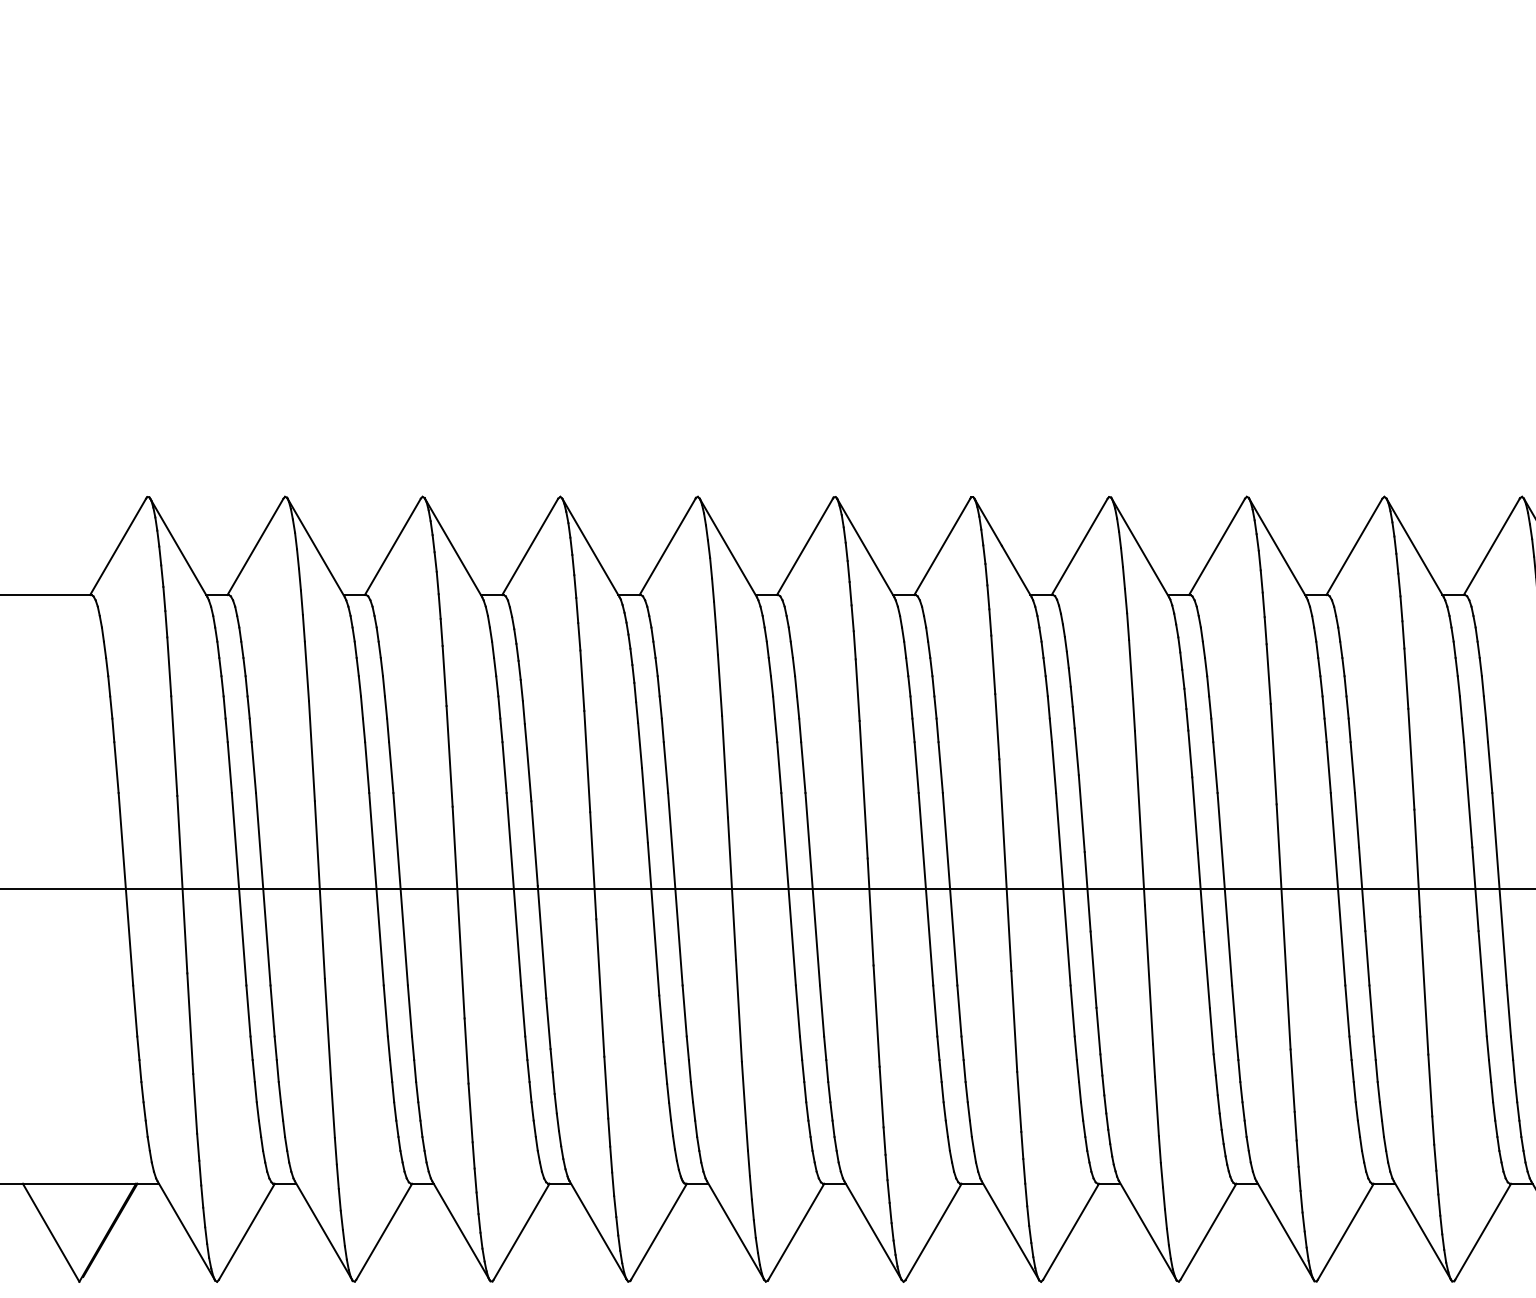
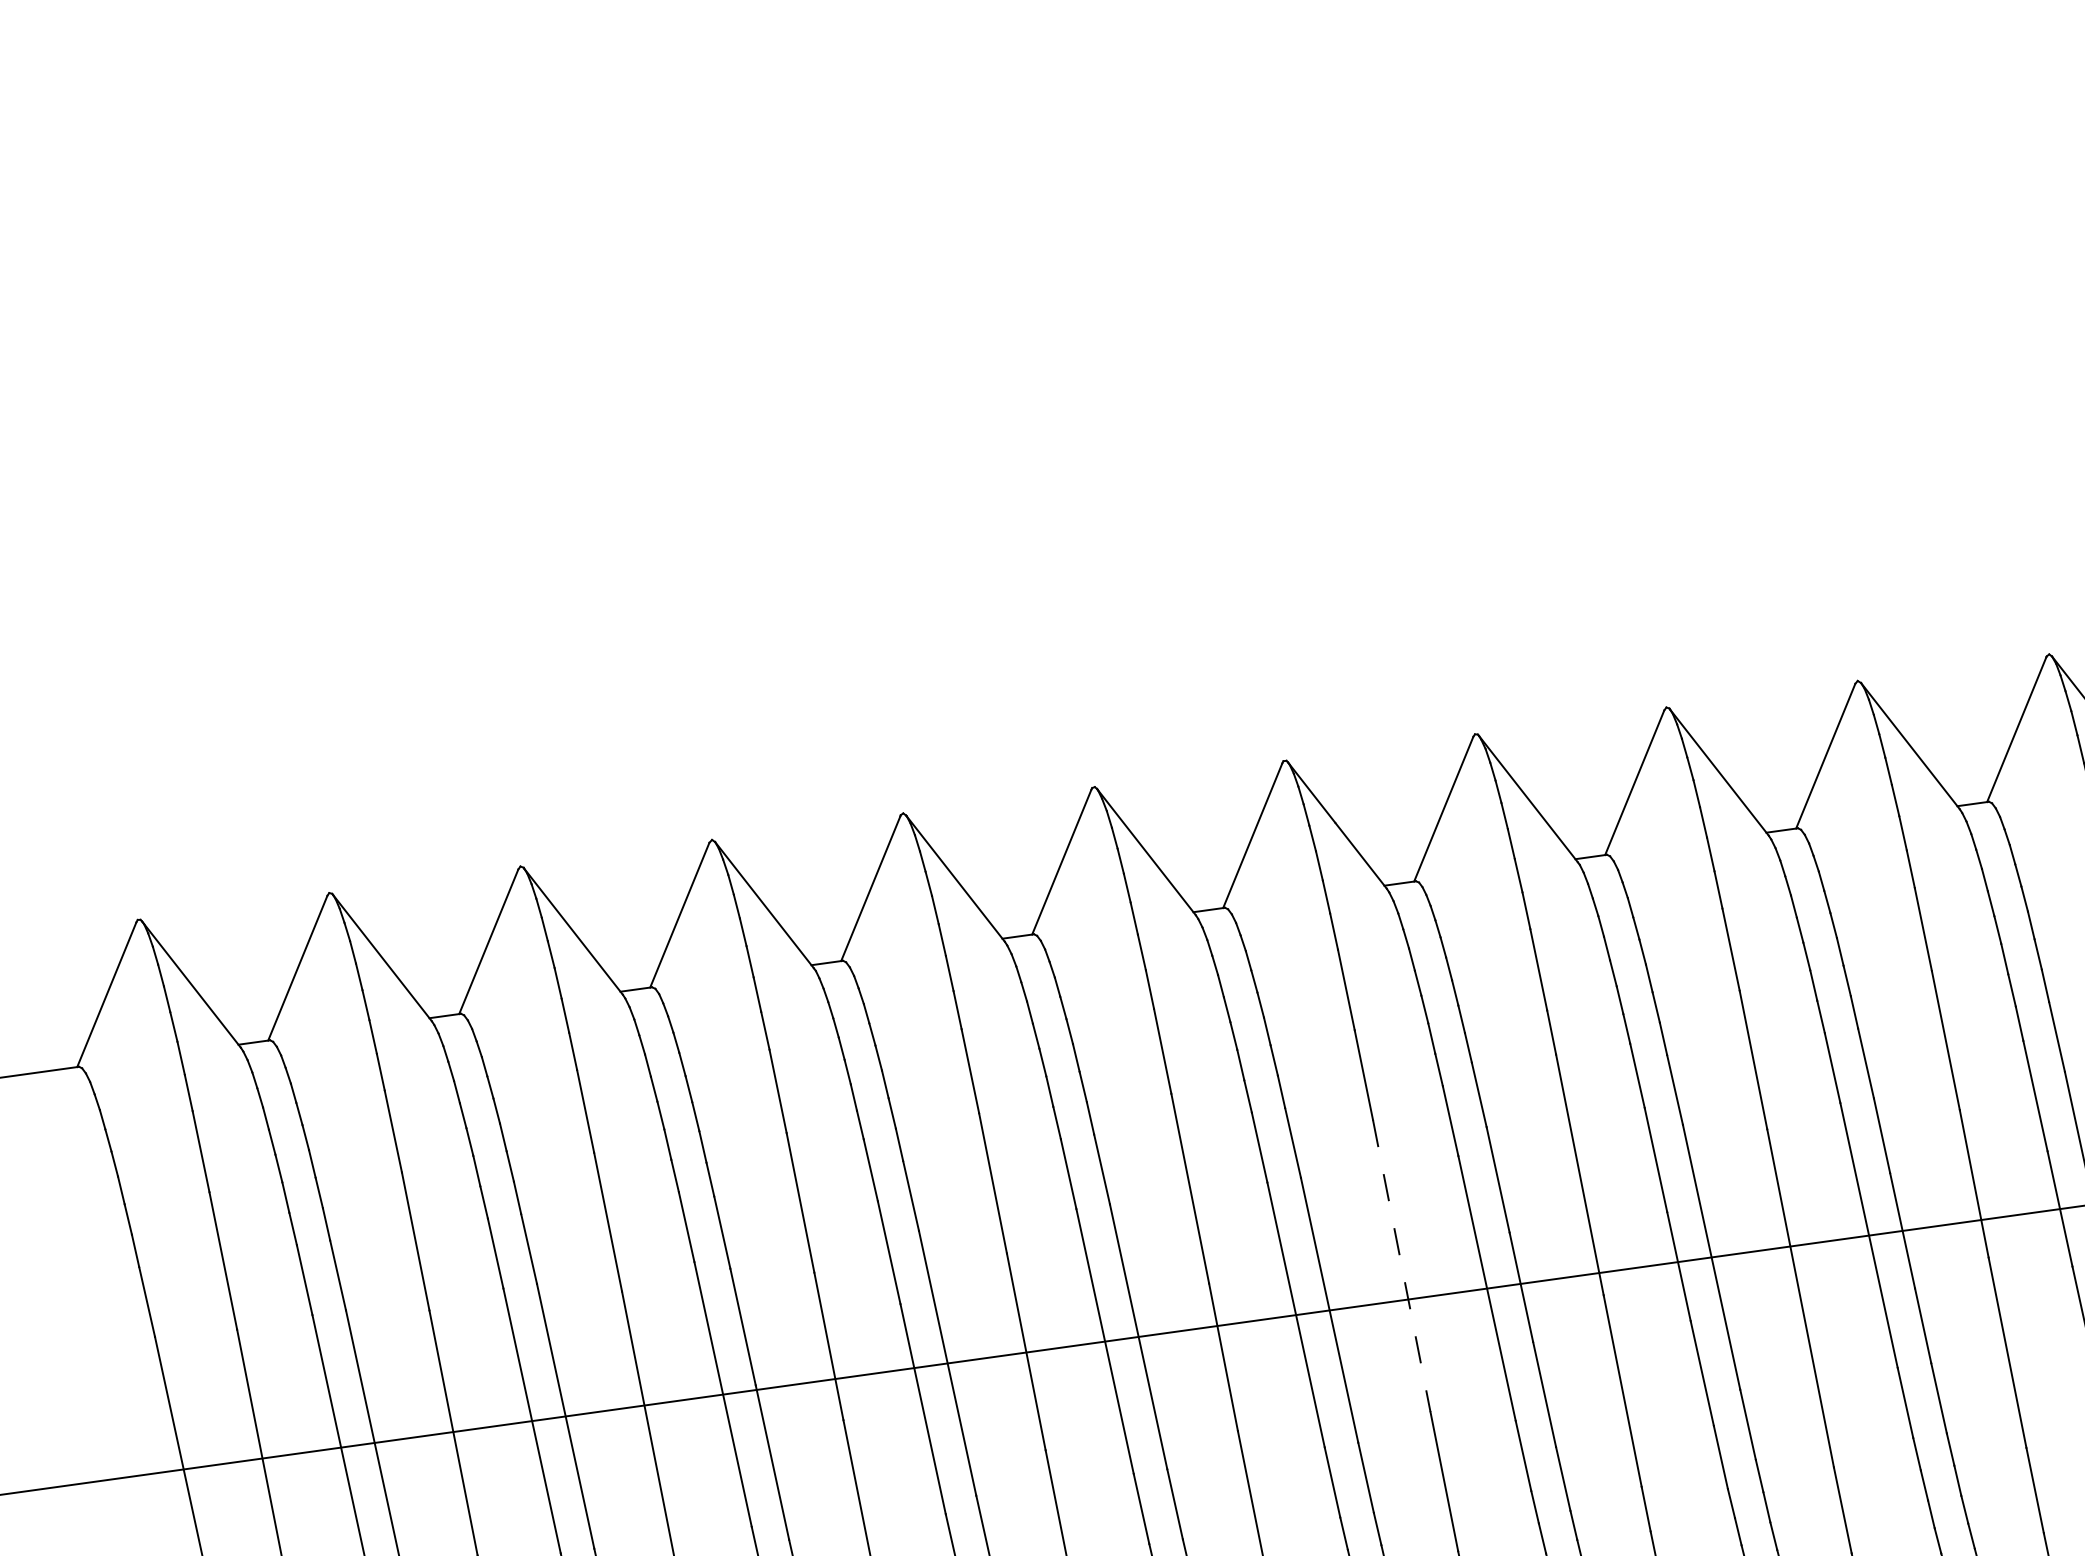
line: (1005, 865) -> (1402, 1266), solid -> dashed

